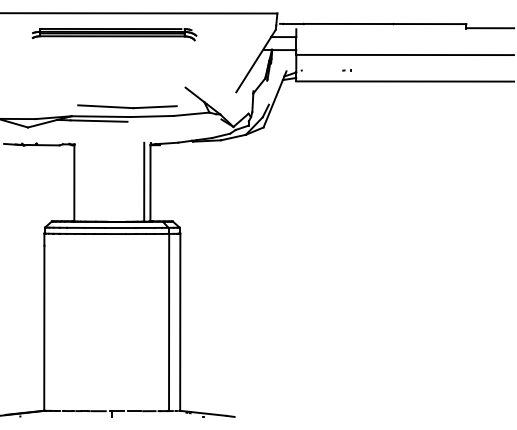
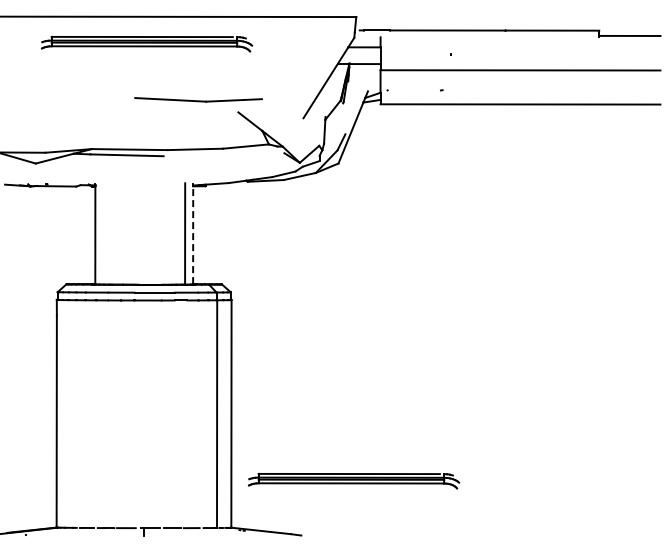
part: (127, 106) -> (198, 99), moved
line: (150, 183) -> (193, 235), solid -> dashed
part: (276, 374) -> (354, 480), added

